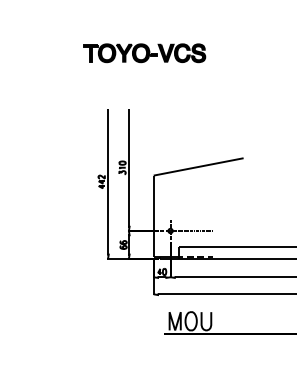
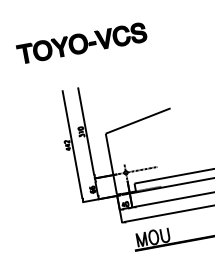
part: (144, 53) -> (82, 43), size x1.4

